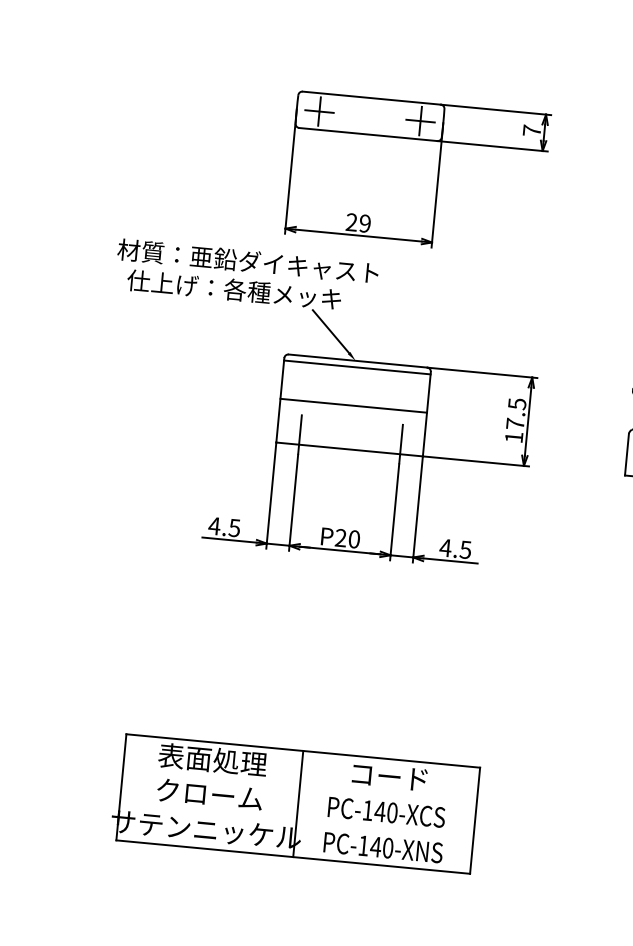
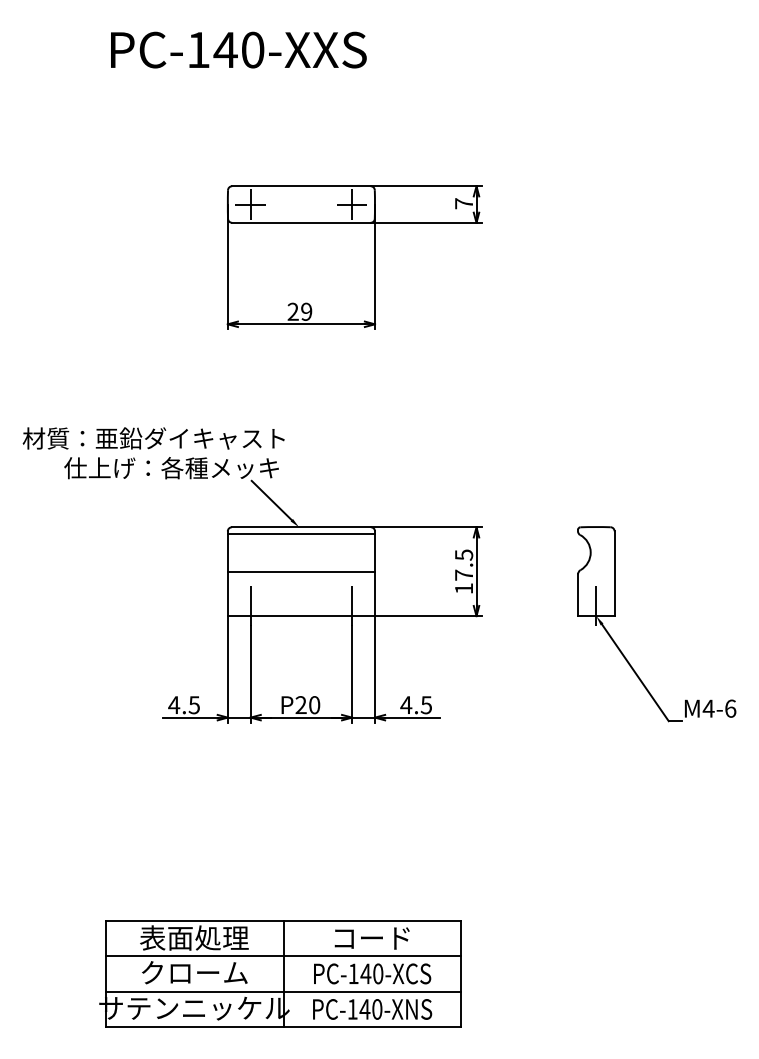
part: (417, 174) -> (354, 257), moved
text: (247, 261) -> (153, 438), moved
line: (299, 786) -> (283, 956), added
line: (296, 821) -> (283, 991), added

